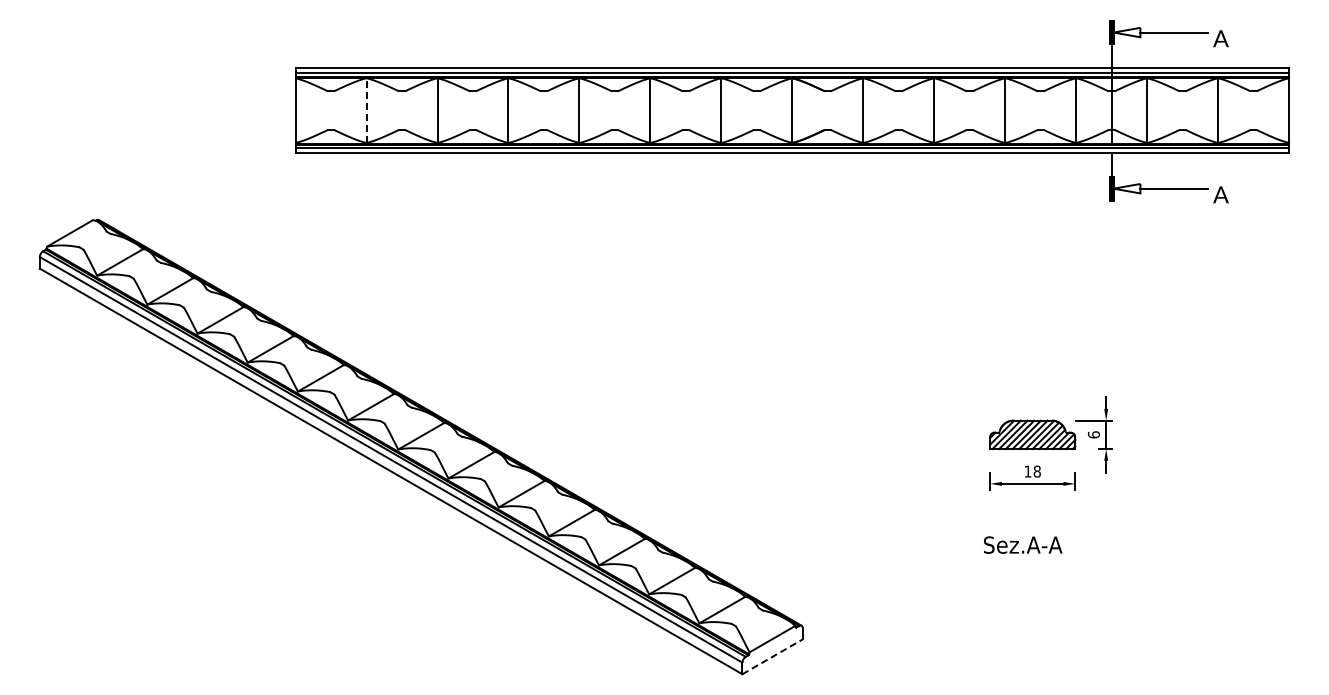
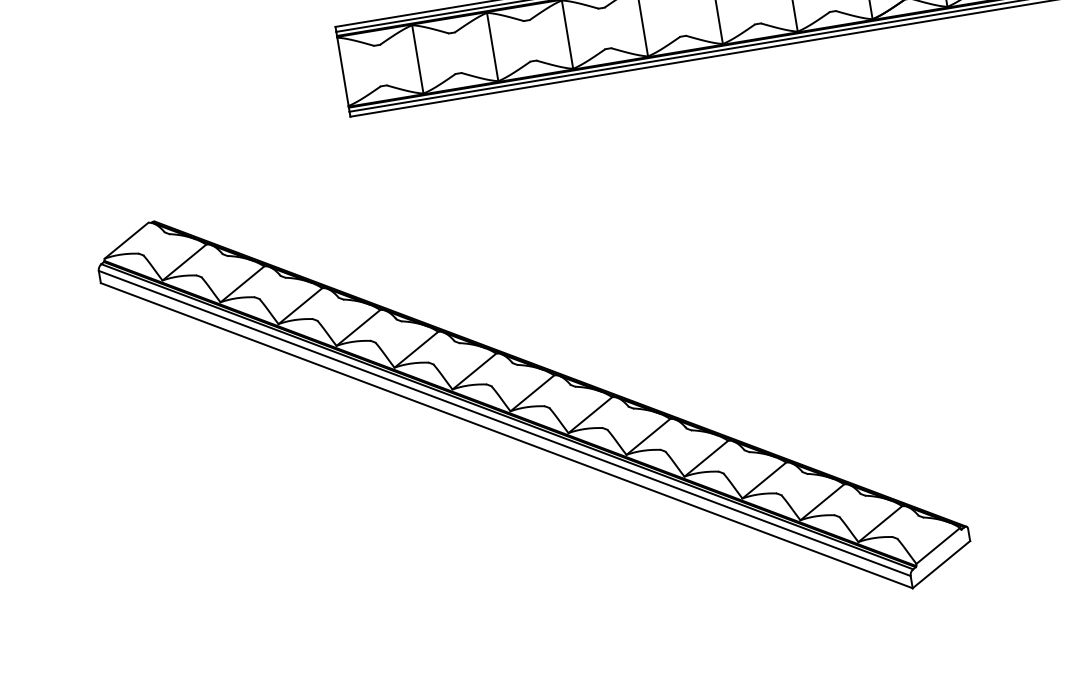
line: (366, 110) -> (417, 59), dashed -> solid
line: (772, 656) -> (941, 564), dashed -> solid

